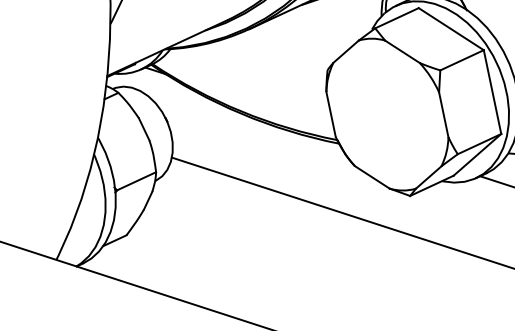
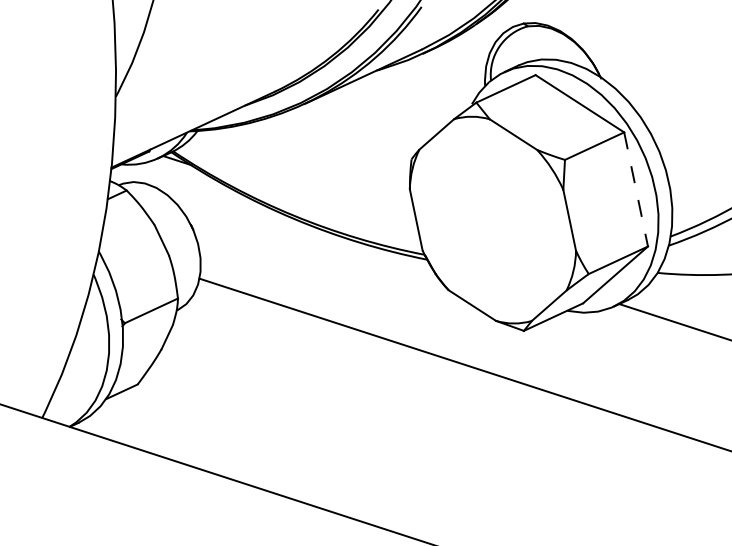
line: (492, 92) -> (636, 189), solid -> dashed

